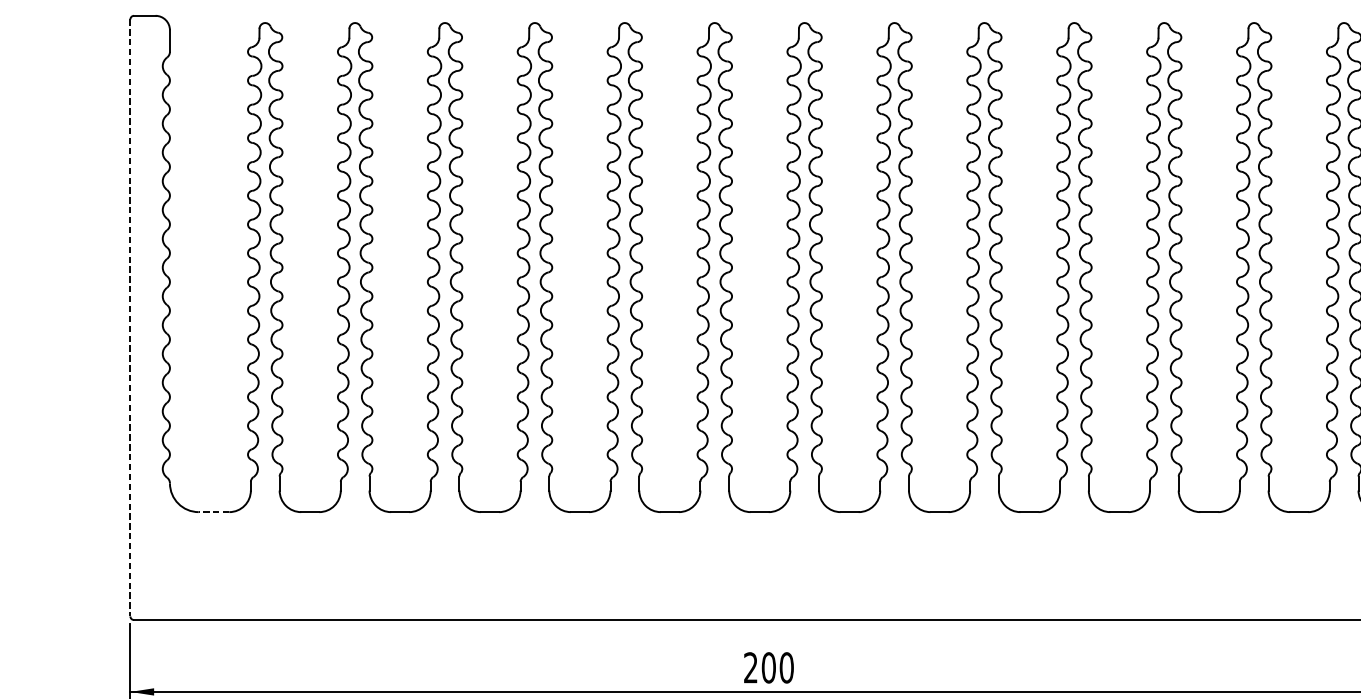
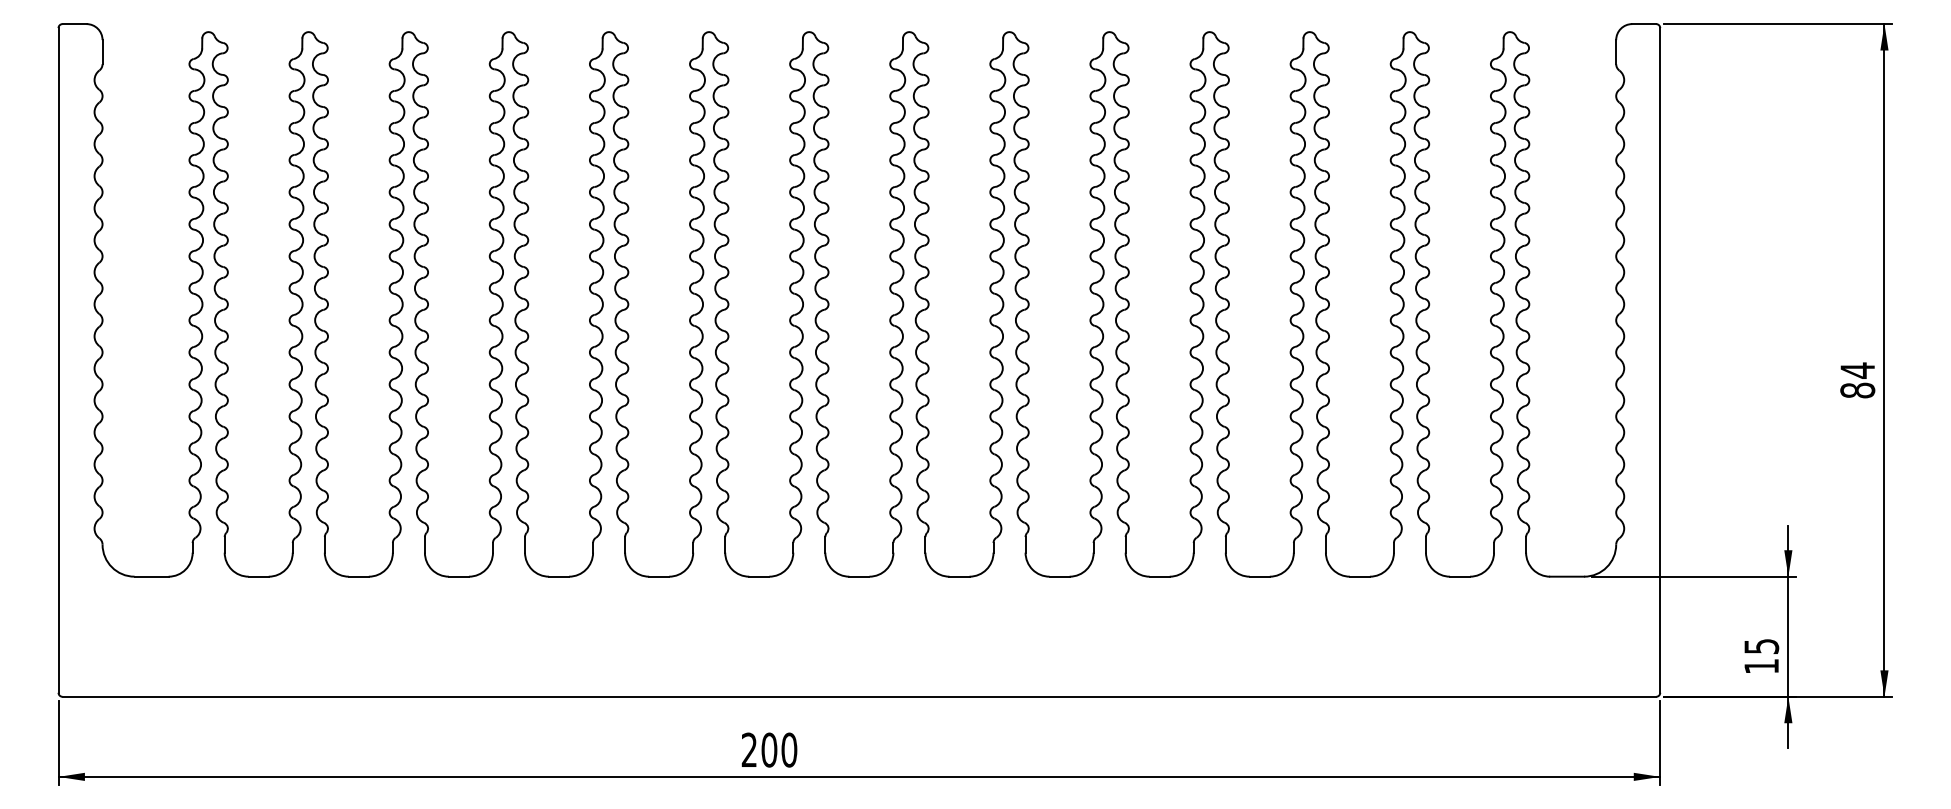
line: (130, 317) -> (58, 360), dashed -> solid
line: (213, 511) -> (151, 576), dashed -> solid

